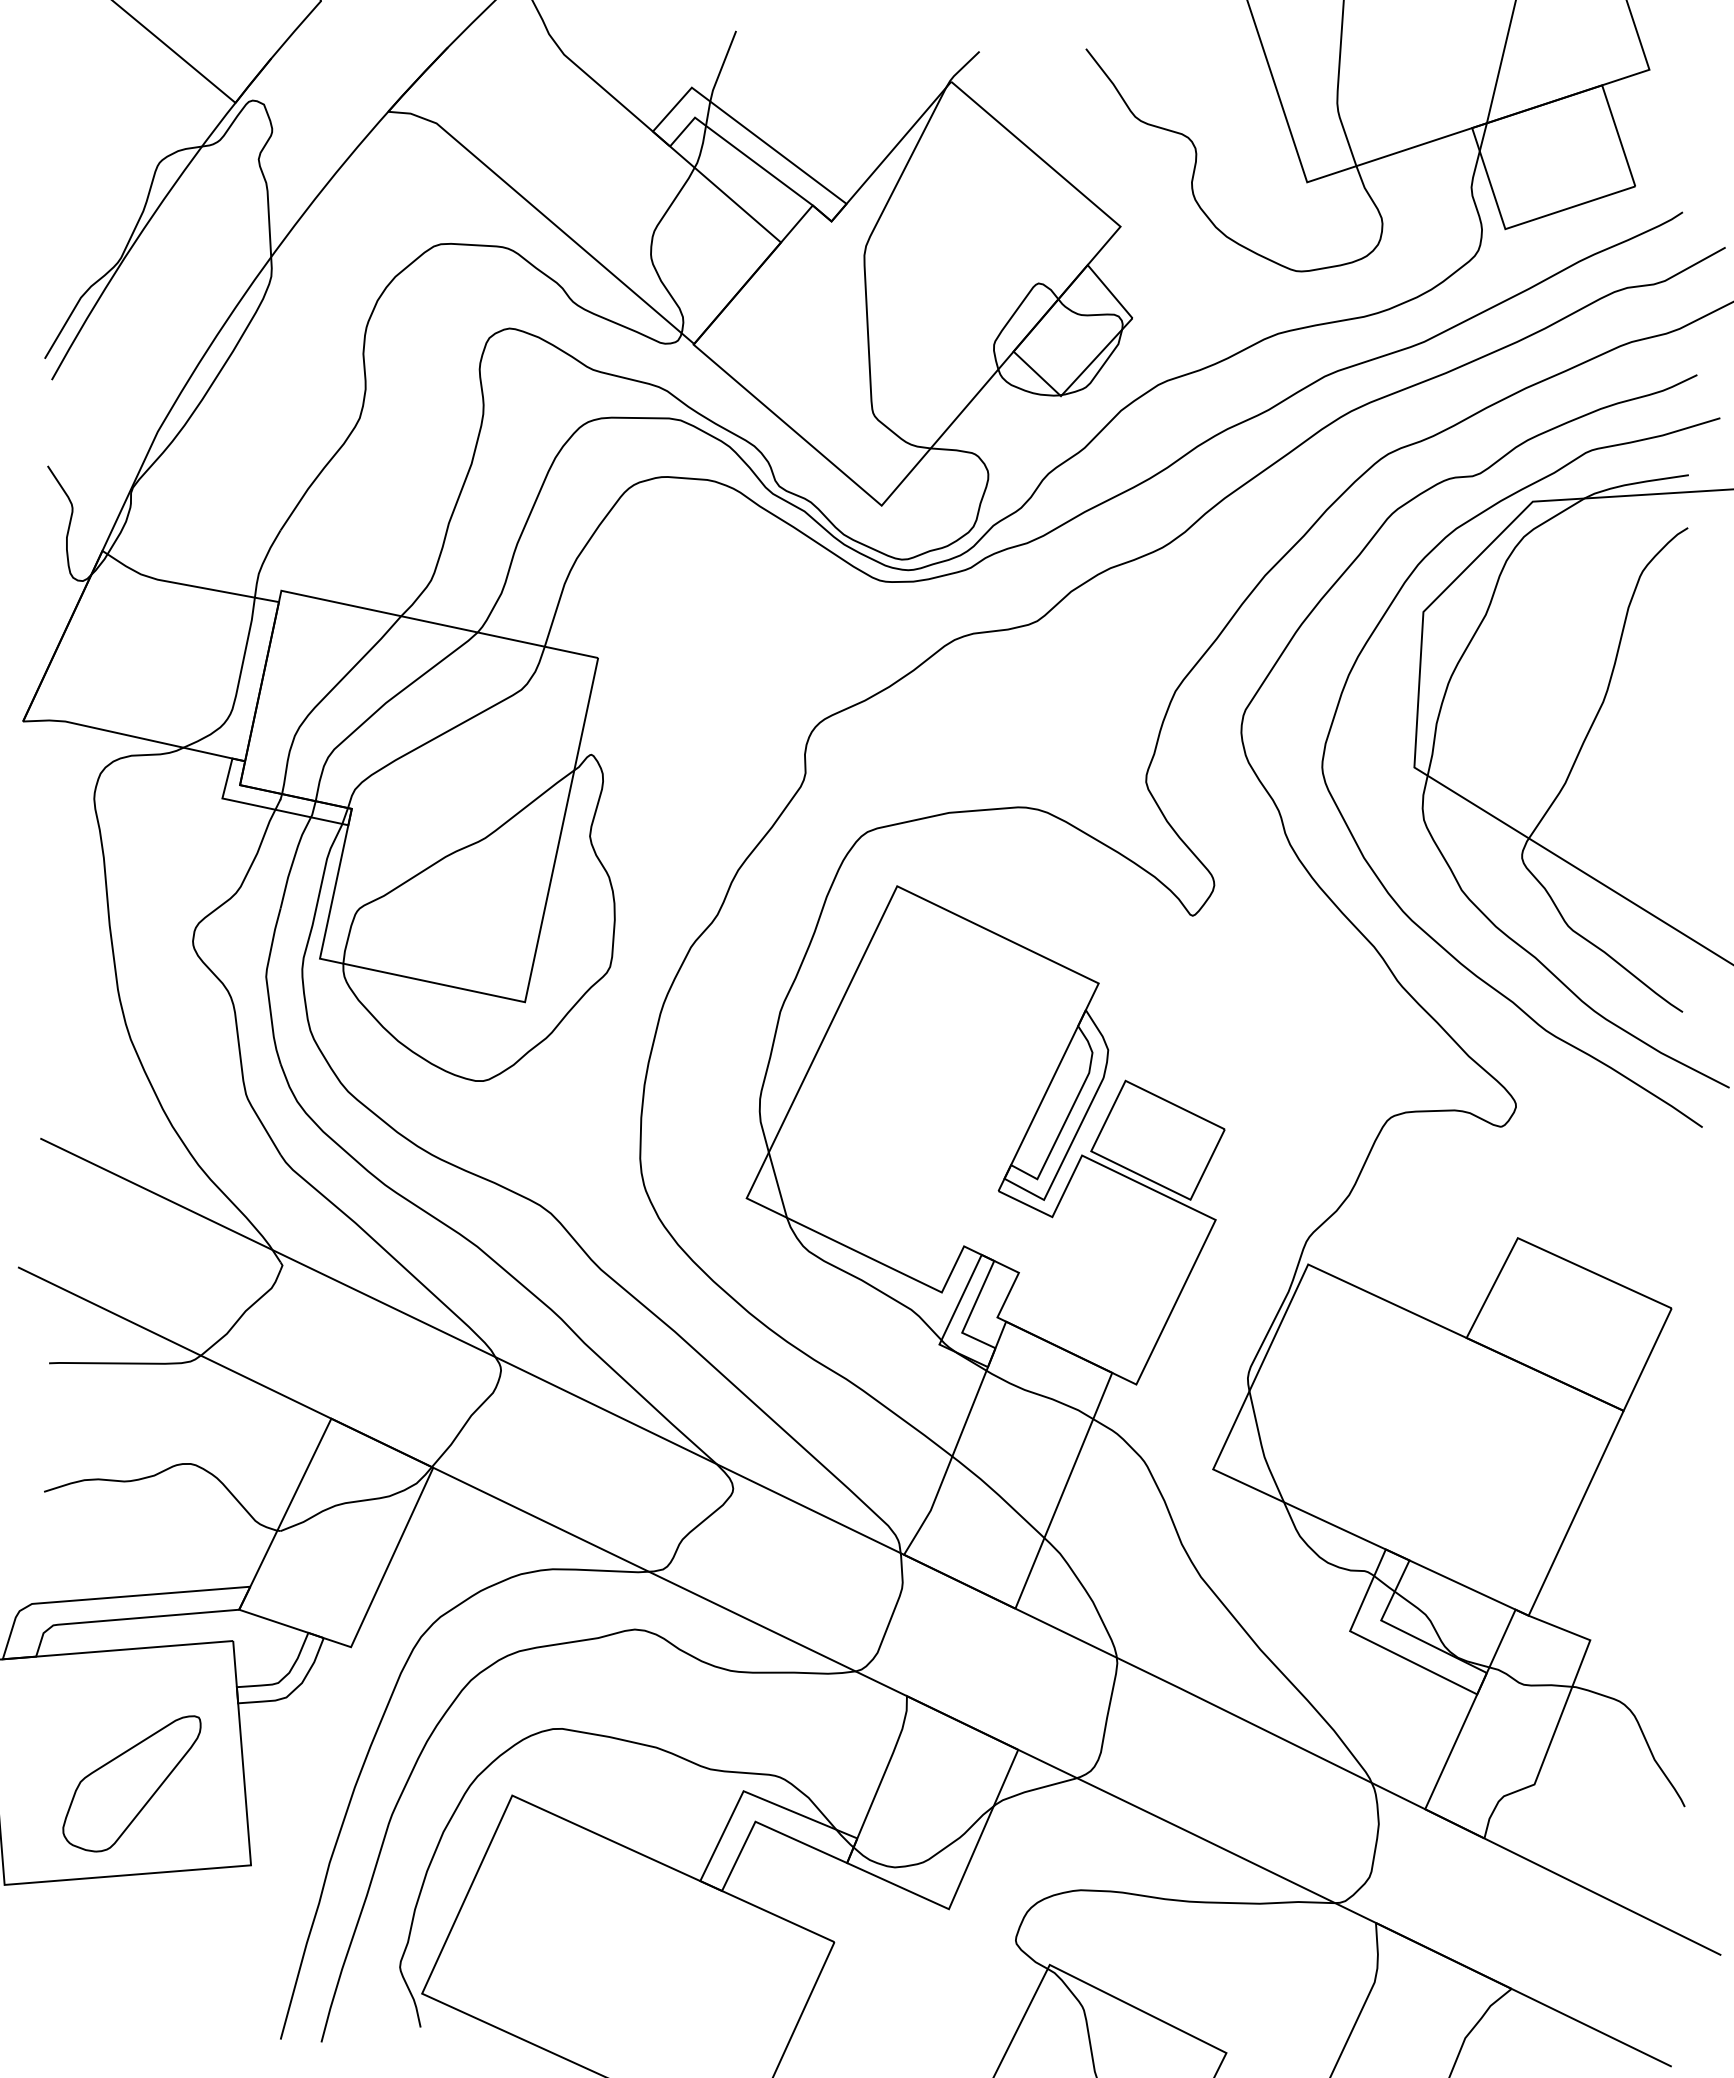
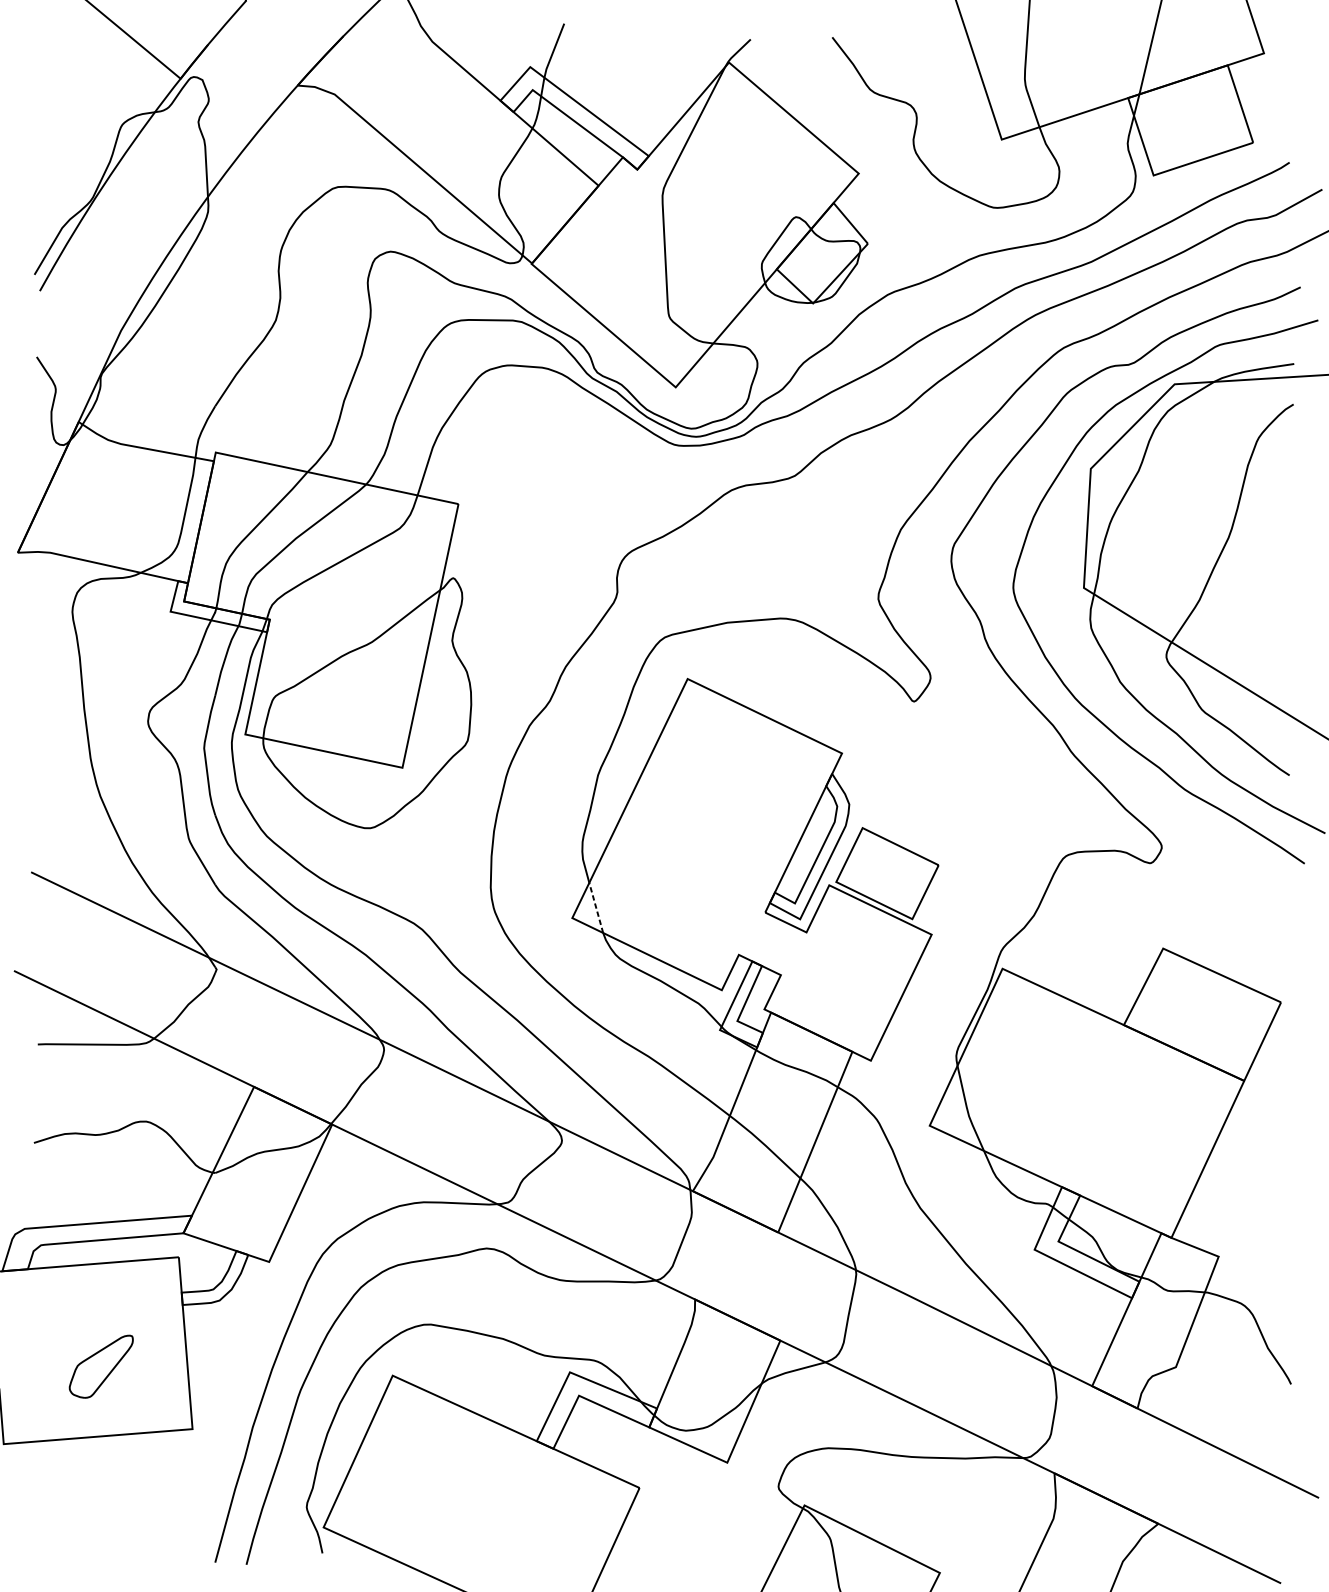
line: (777, 1185) -> (595, 908), solid -> dashed
part: (131, 1783) -> (100, 1366), size x0.6

